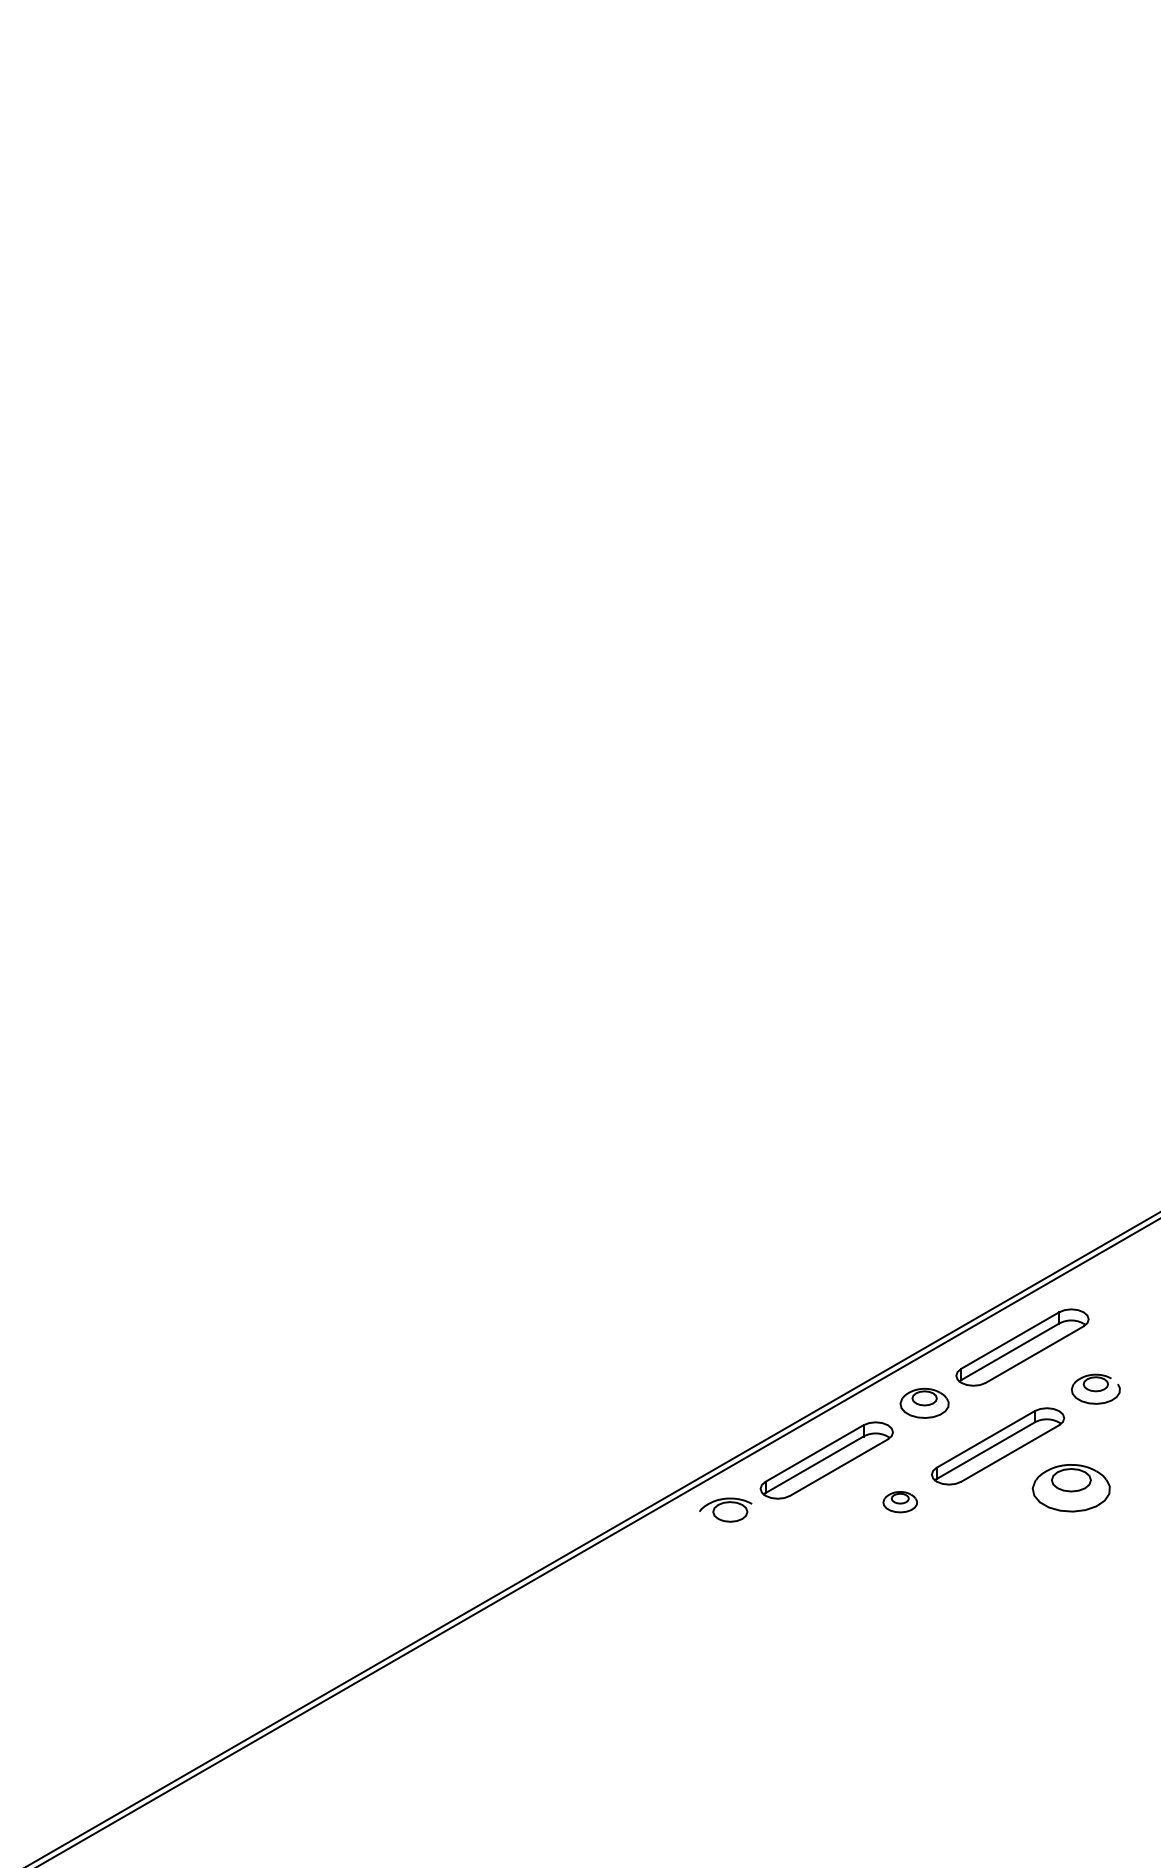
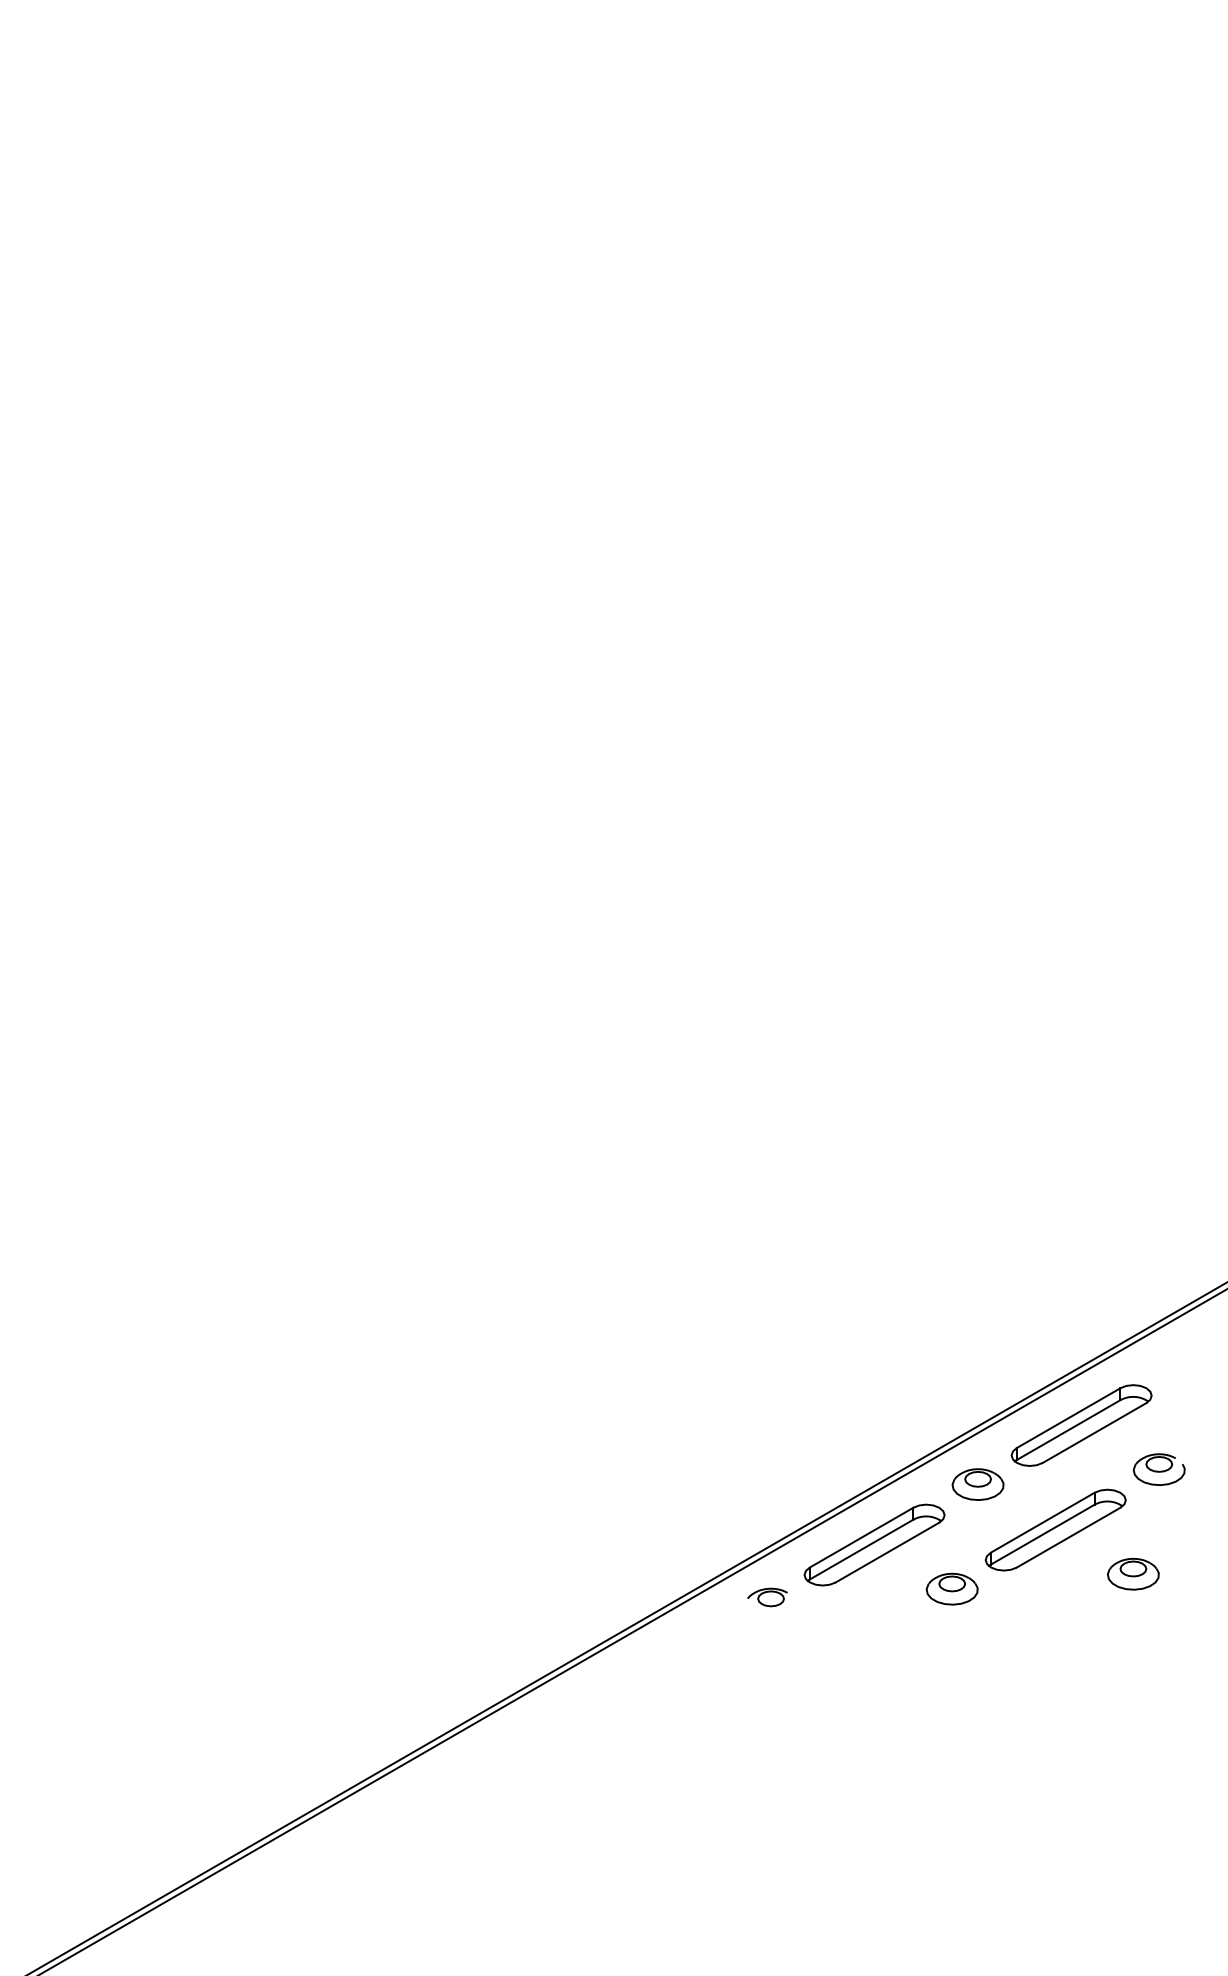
part: (1071, 1487) -> (1133, 1573), size x0.62
part: (900, 1501) -> (952, 1588), size x1.43
part: (725, 1509) -> (767, 1596), size x0.71

